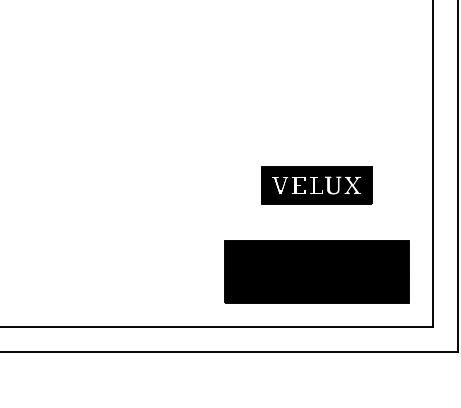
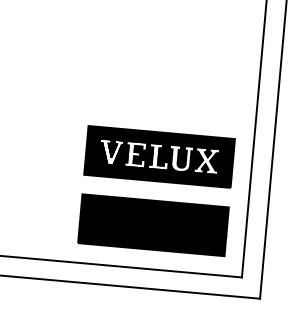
part: (316, 185) -> (159, 156), size x1.67

